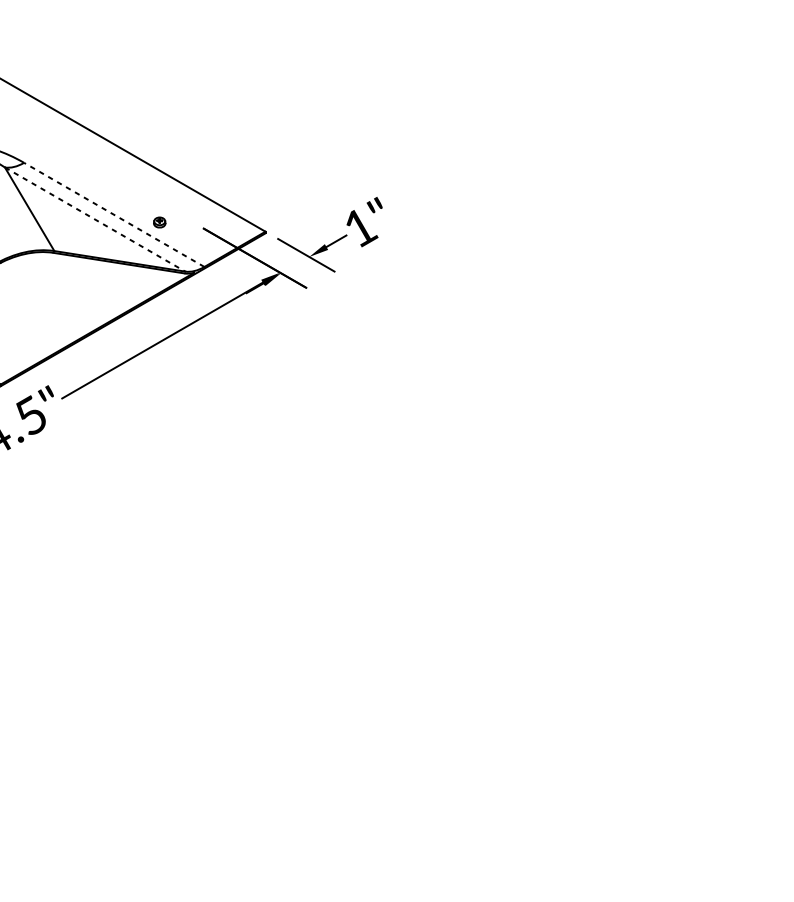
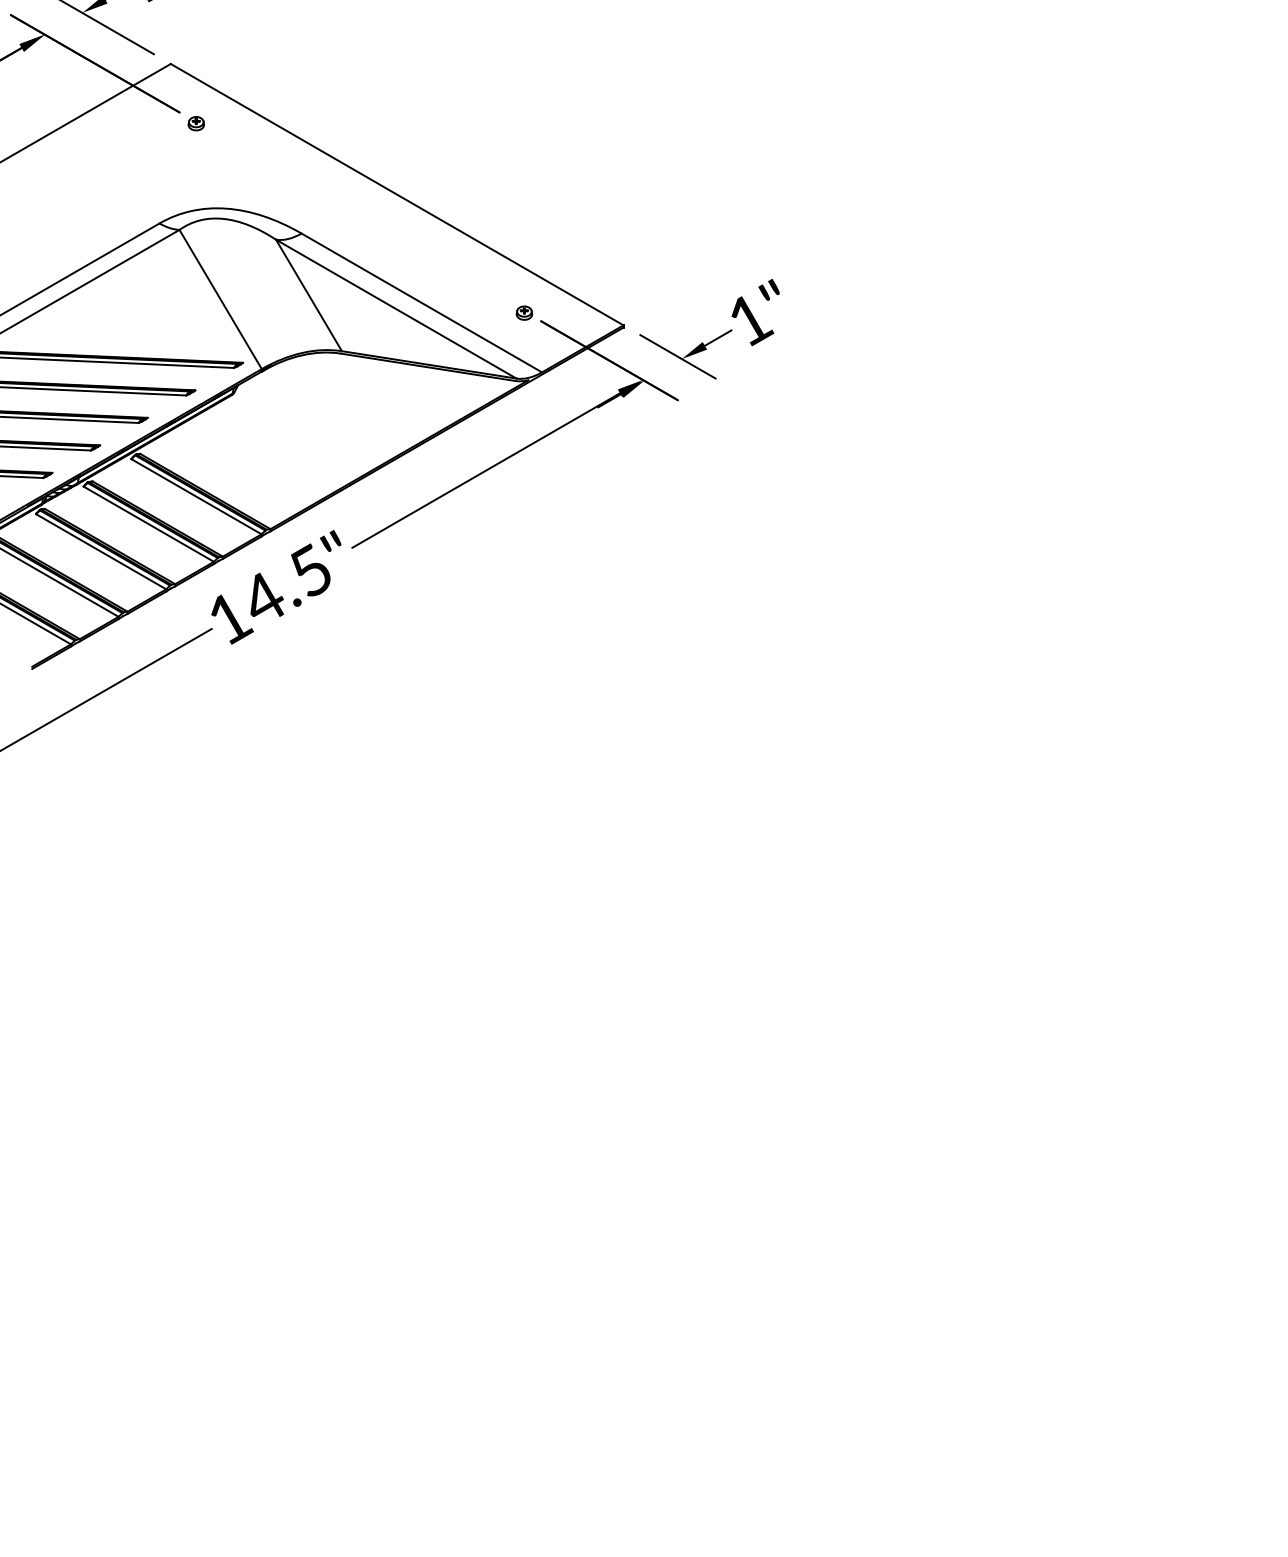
line: (114, 214) -> (421, 302), dashed -> solid
line: (95, 219) -> (396, 309), dashed -> solid
part: (159, 222) -> (524, 312), moved

